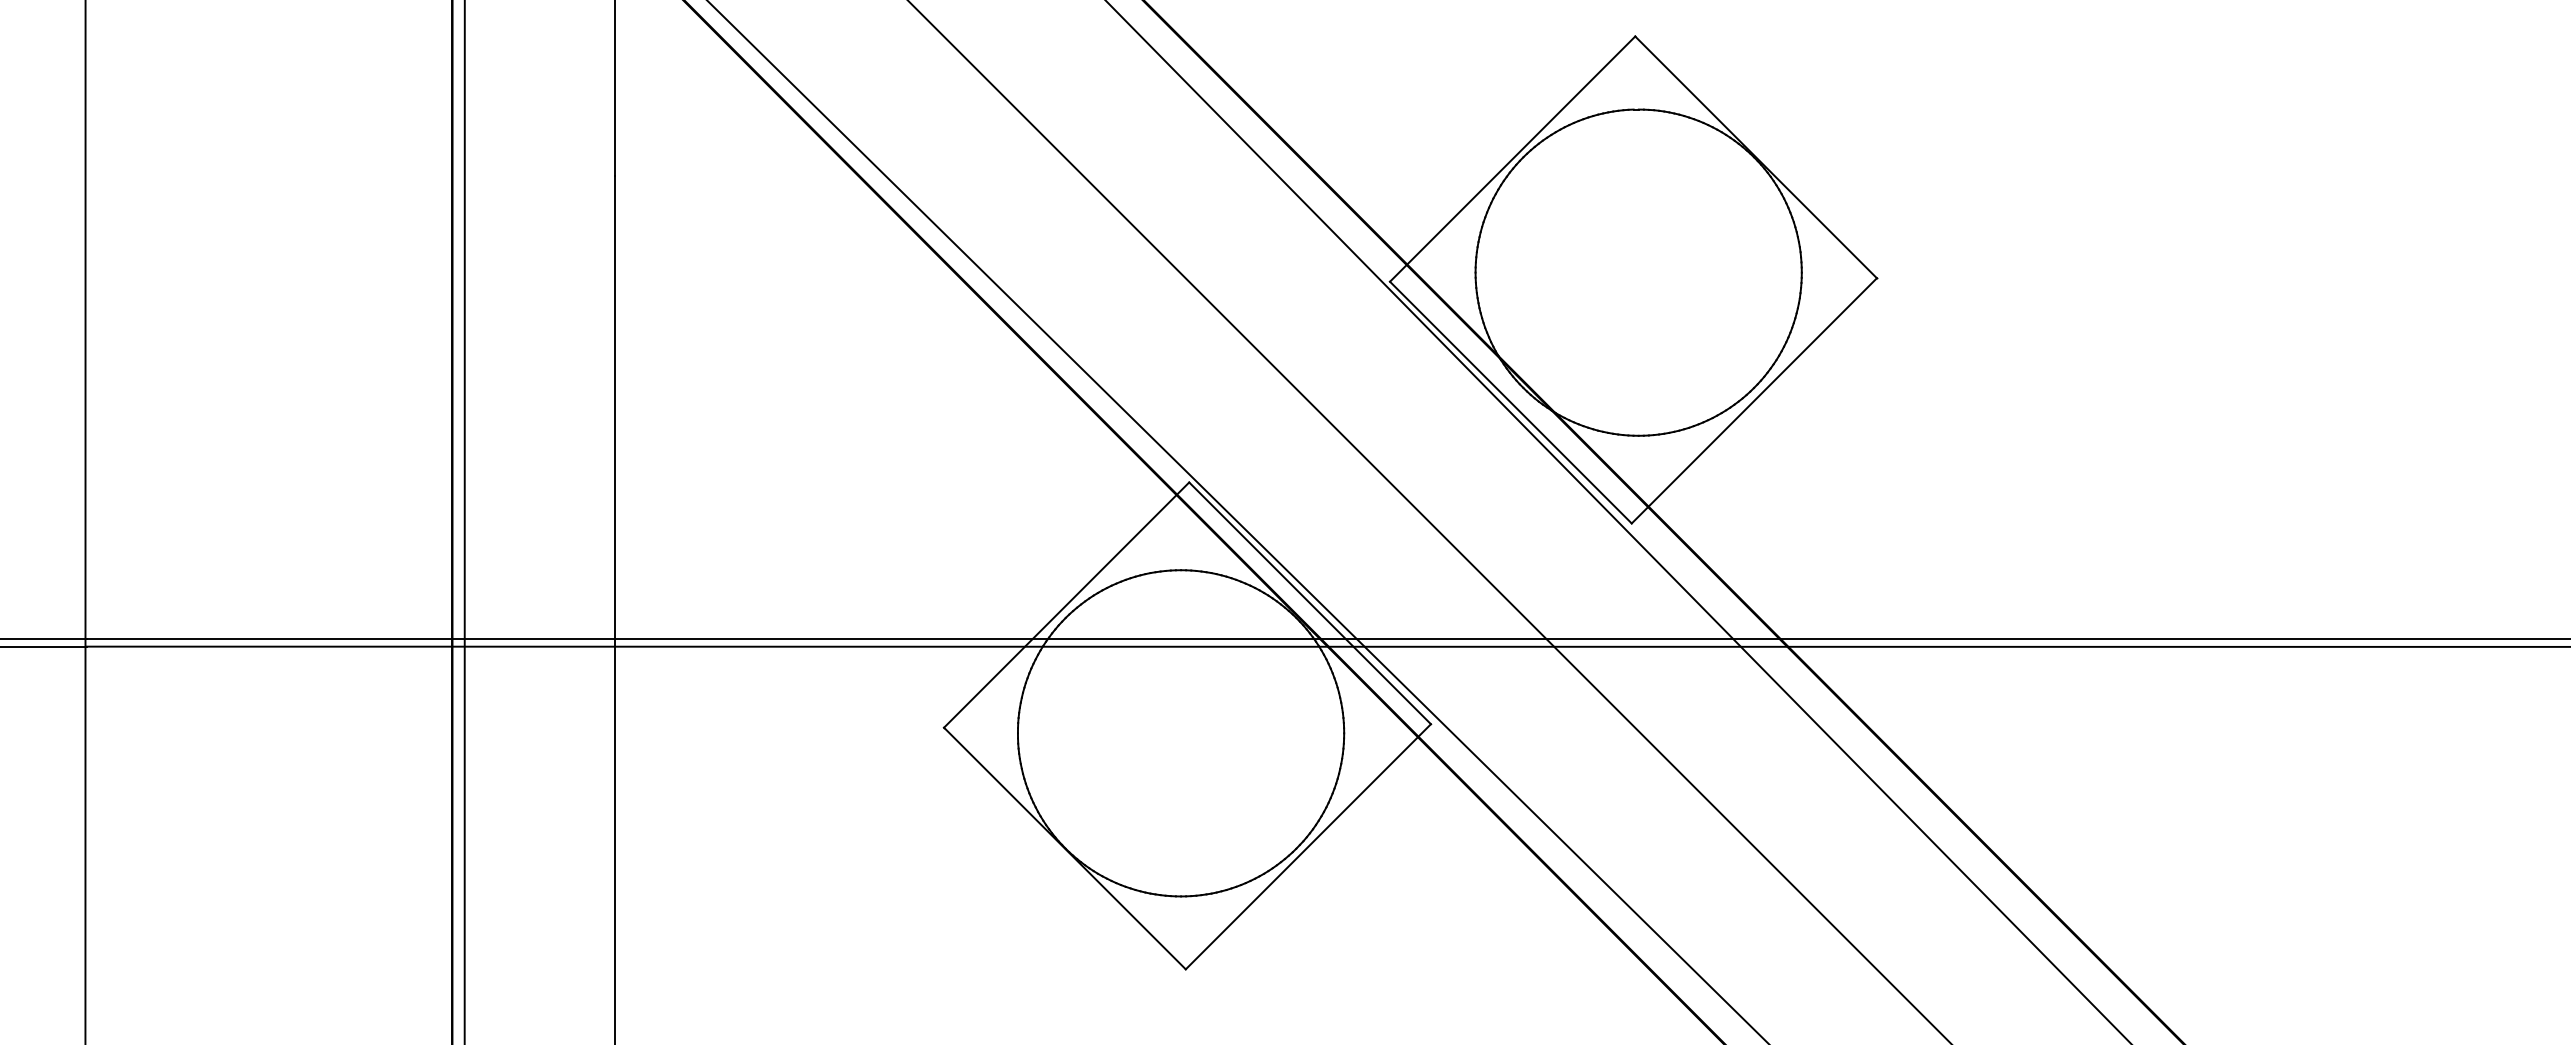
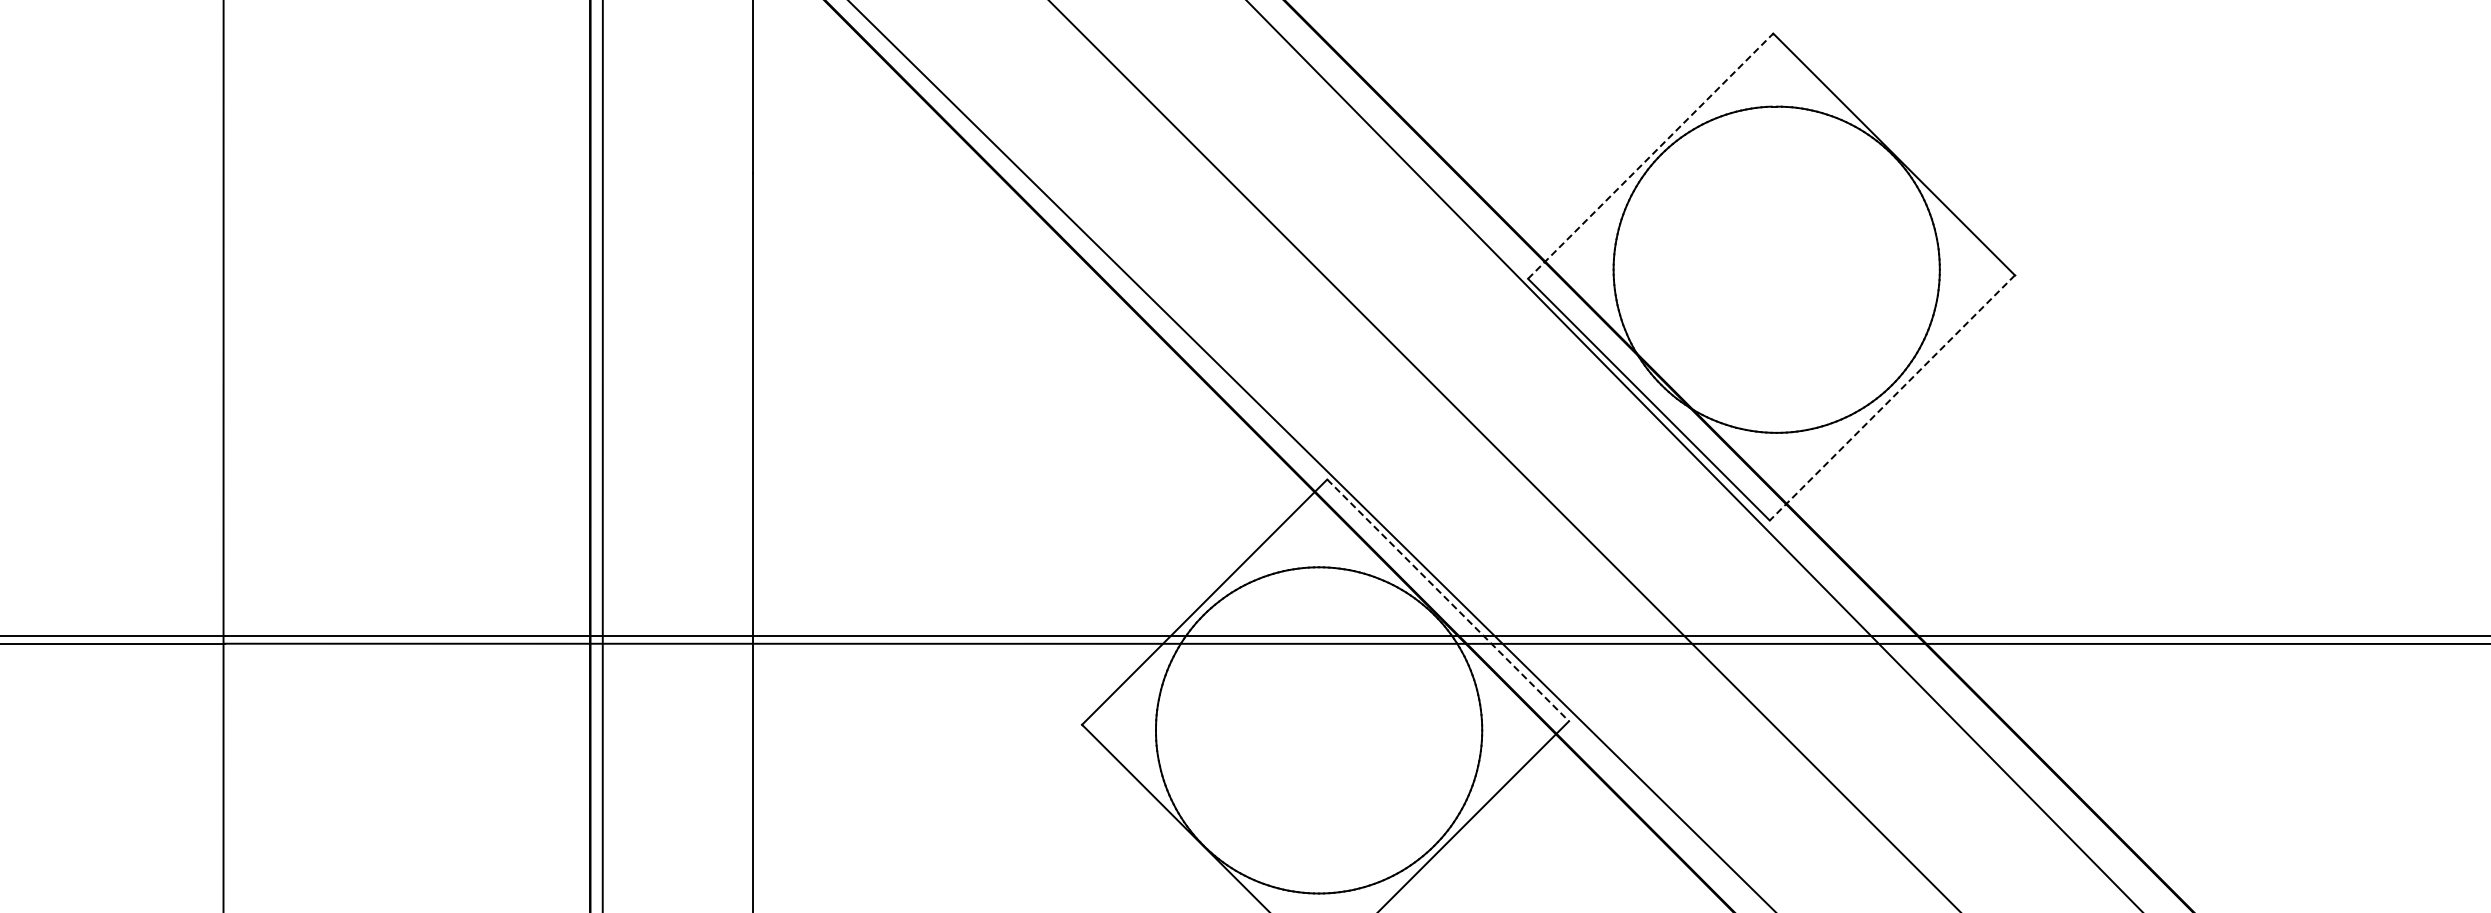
line: (1513, 158) -> (1651, 155), solid -> dashed
line: (1753, 401) -> (1891, 398), solid -> dashed
line: (1310, 603) -> (1448, 600), solid -> dashed

